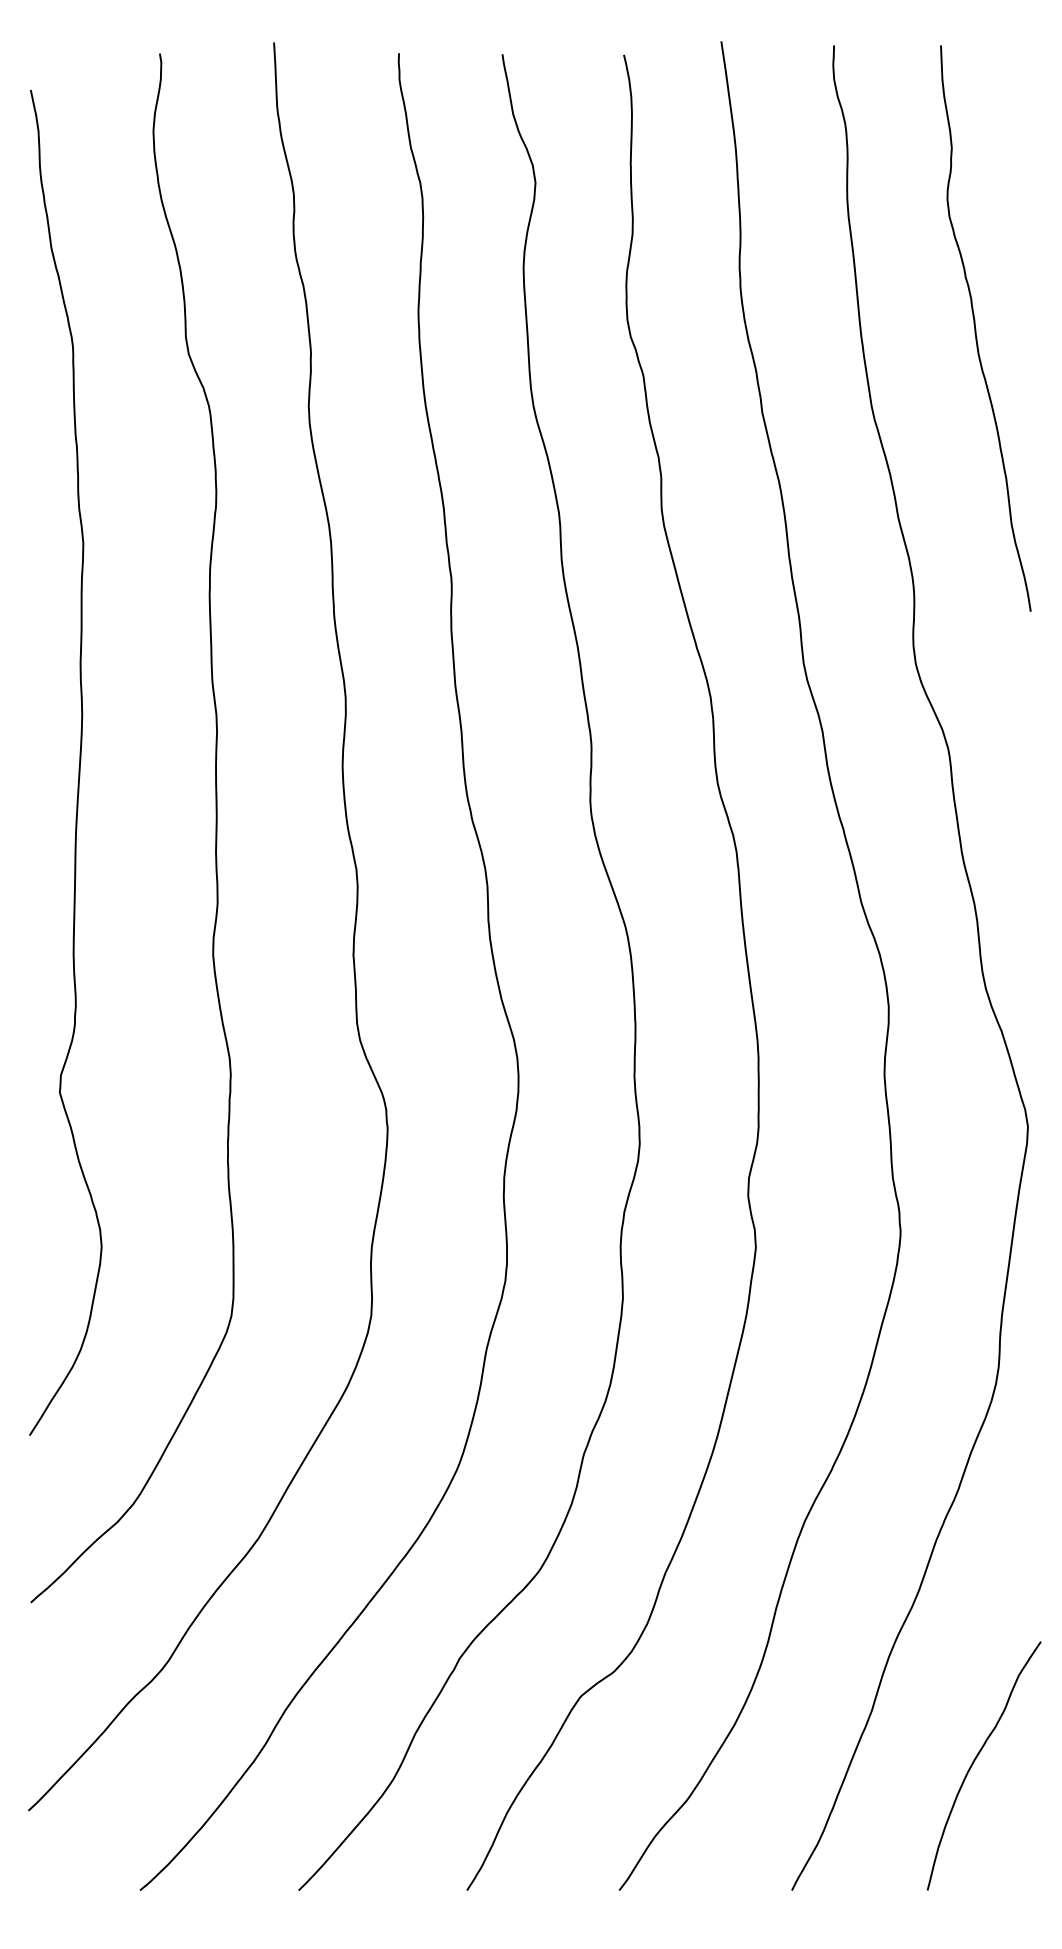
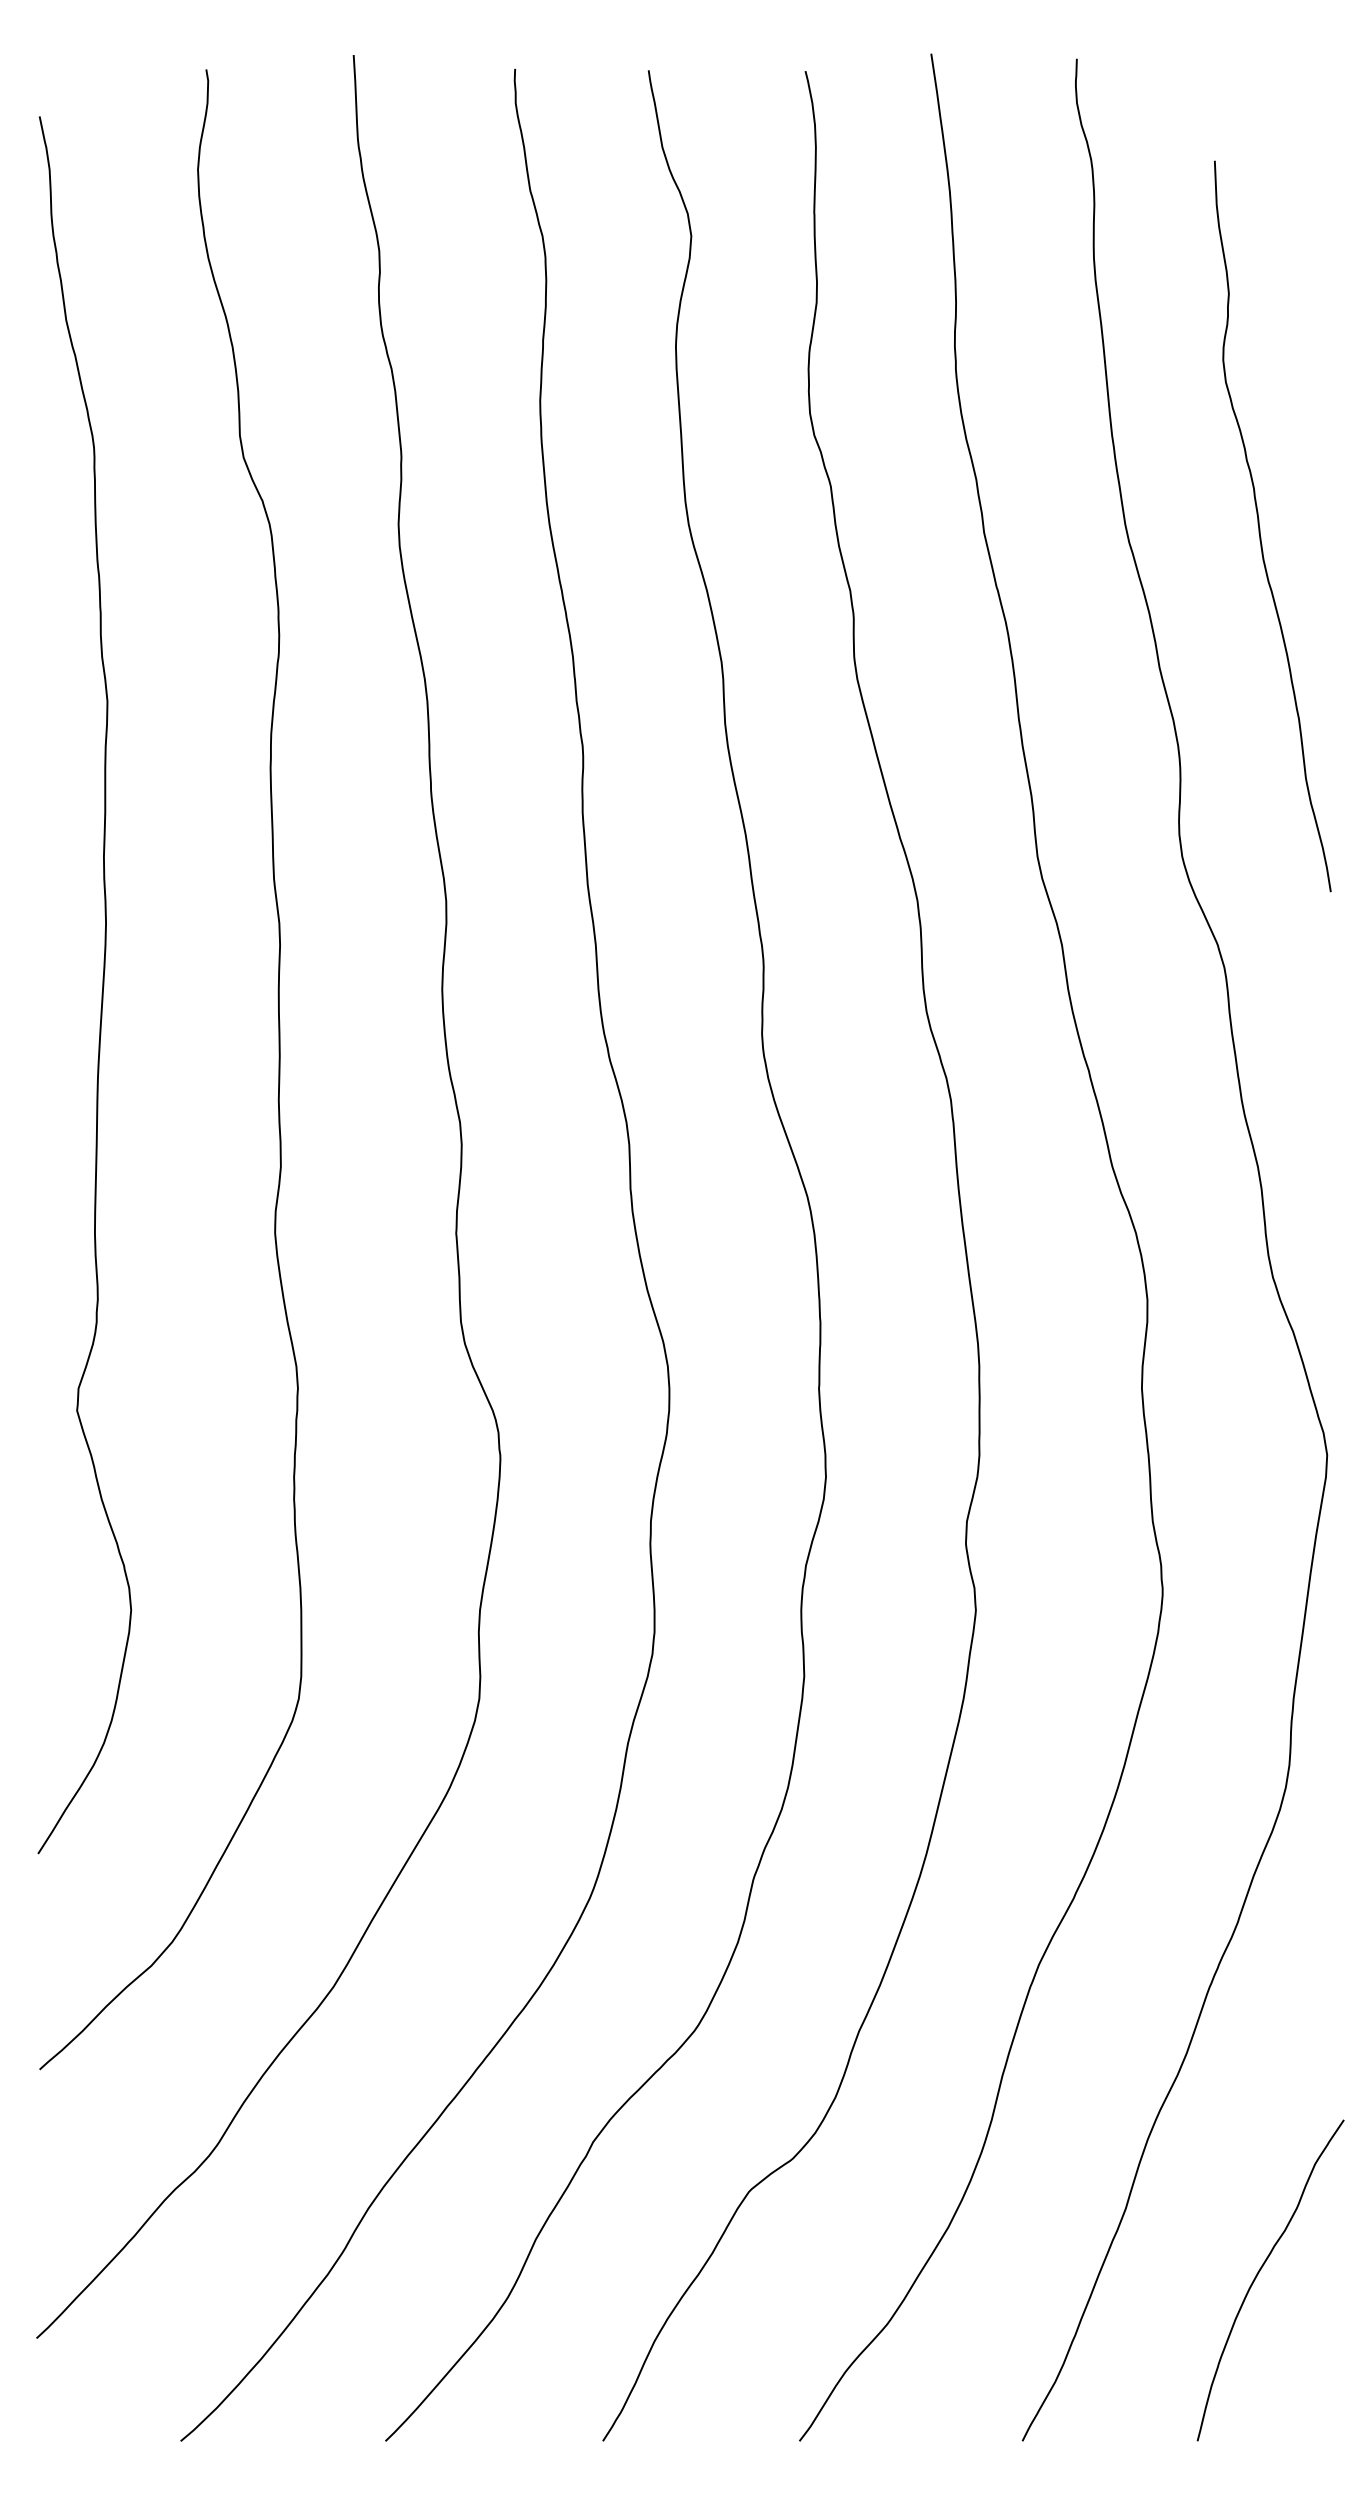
curve: (976, 328) -> (1260, 526), moved

